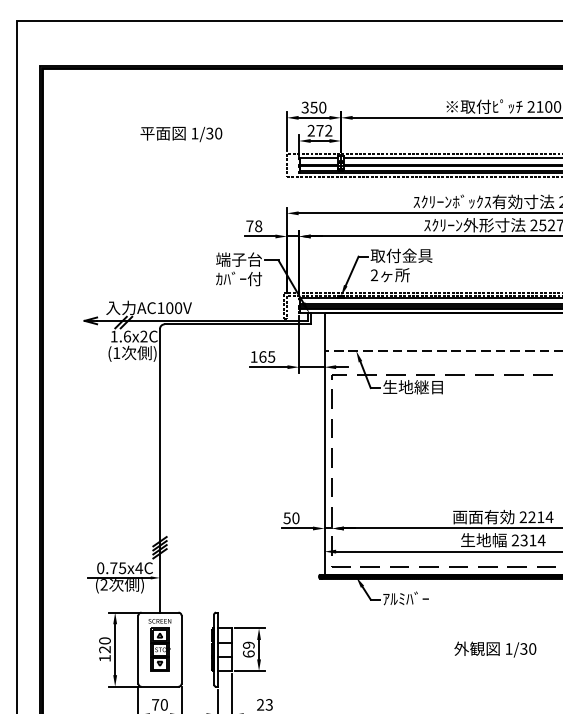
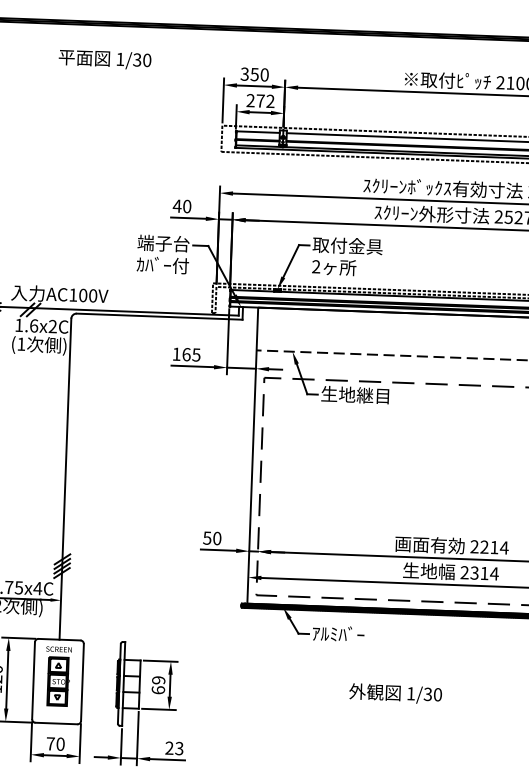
text: (181, 134) -> (105, 59), moved
text: (253, 226) -> (181, 206), 78 -> 40
text: (495, 649) -> (395, 693), moved

